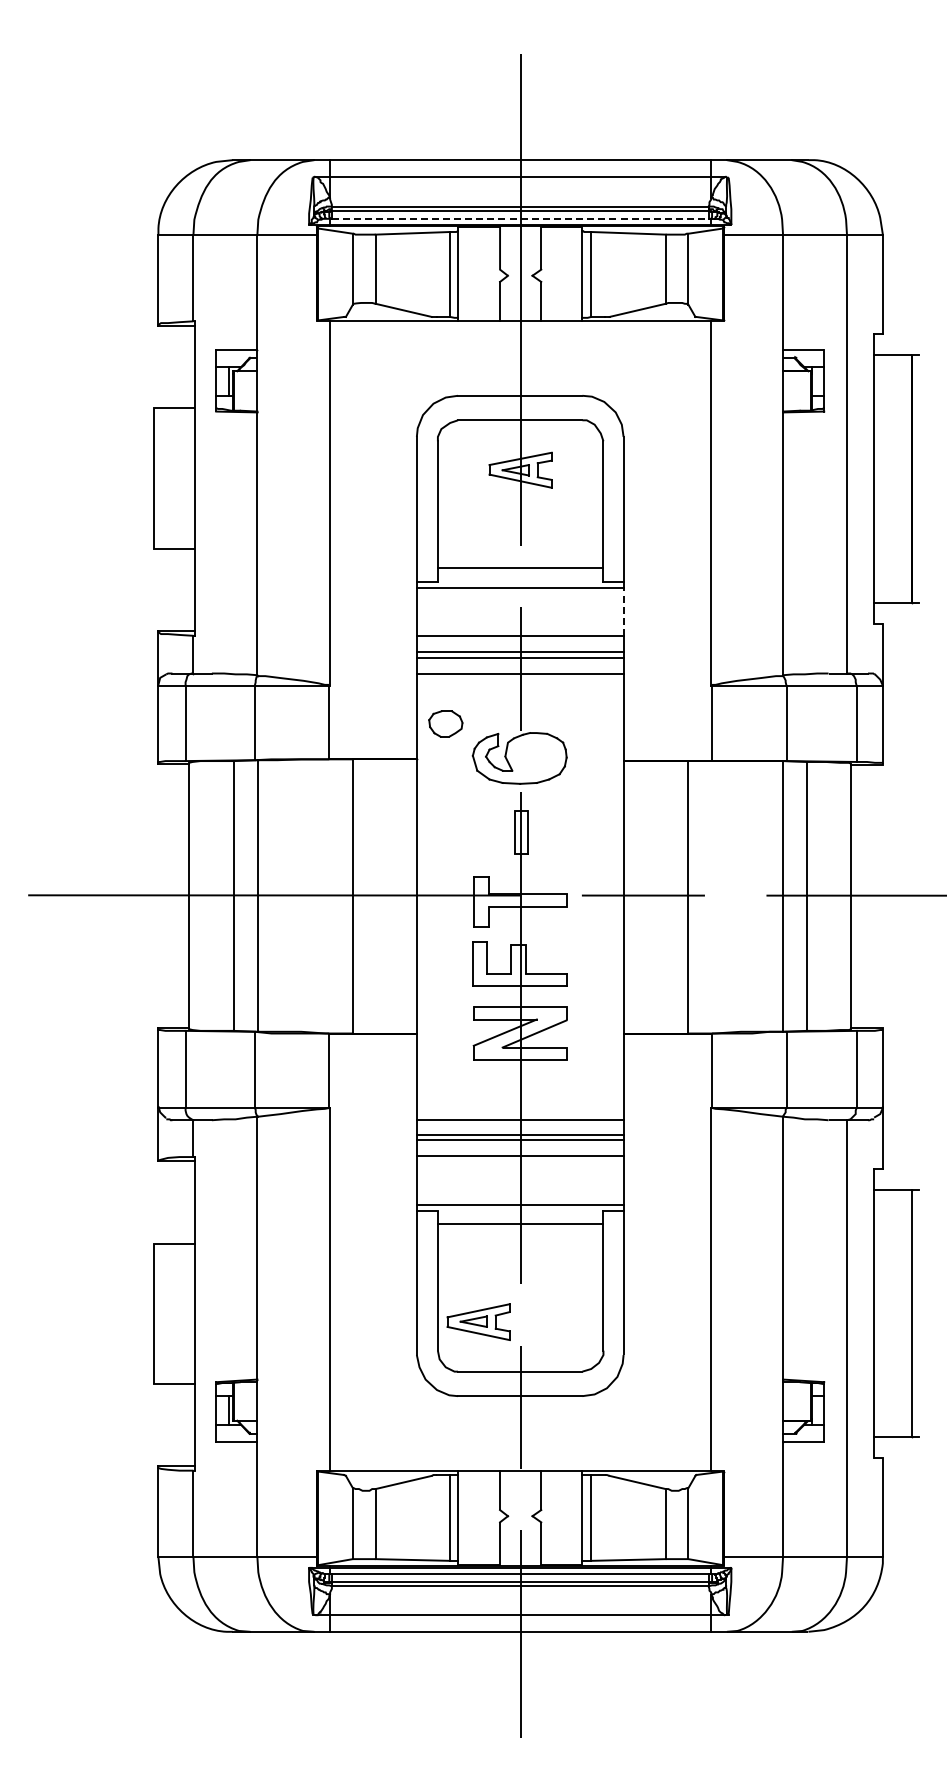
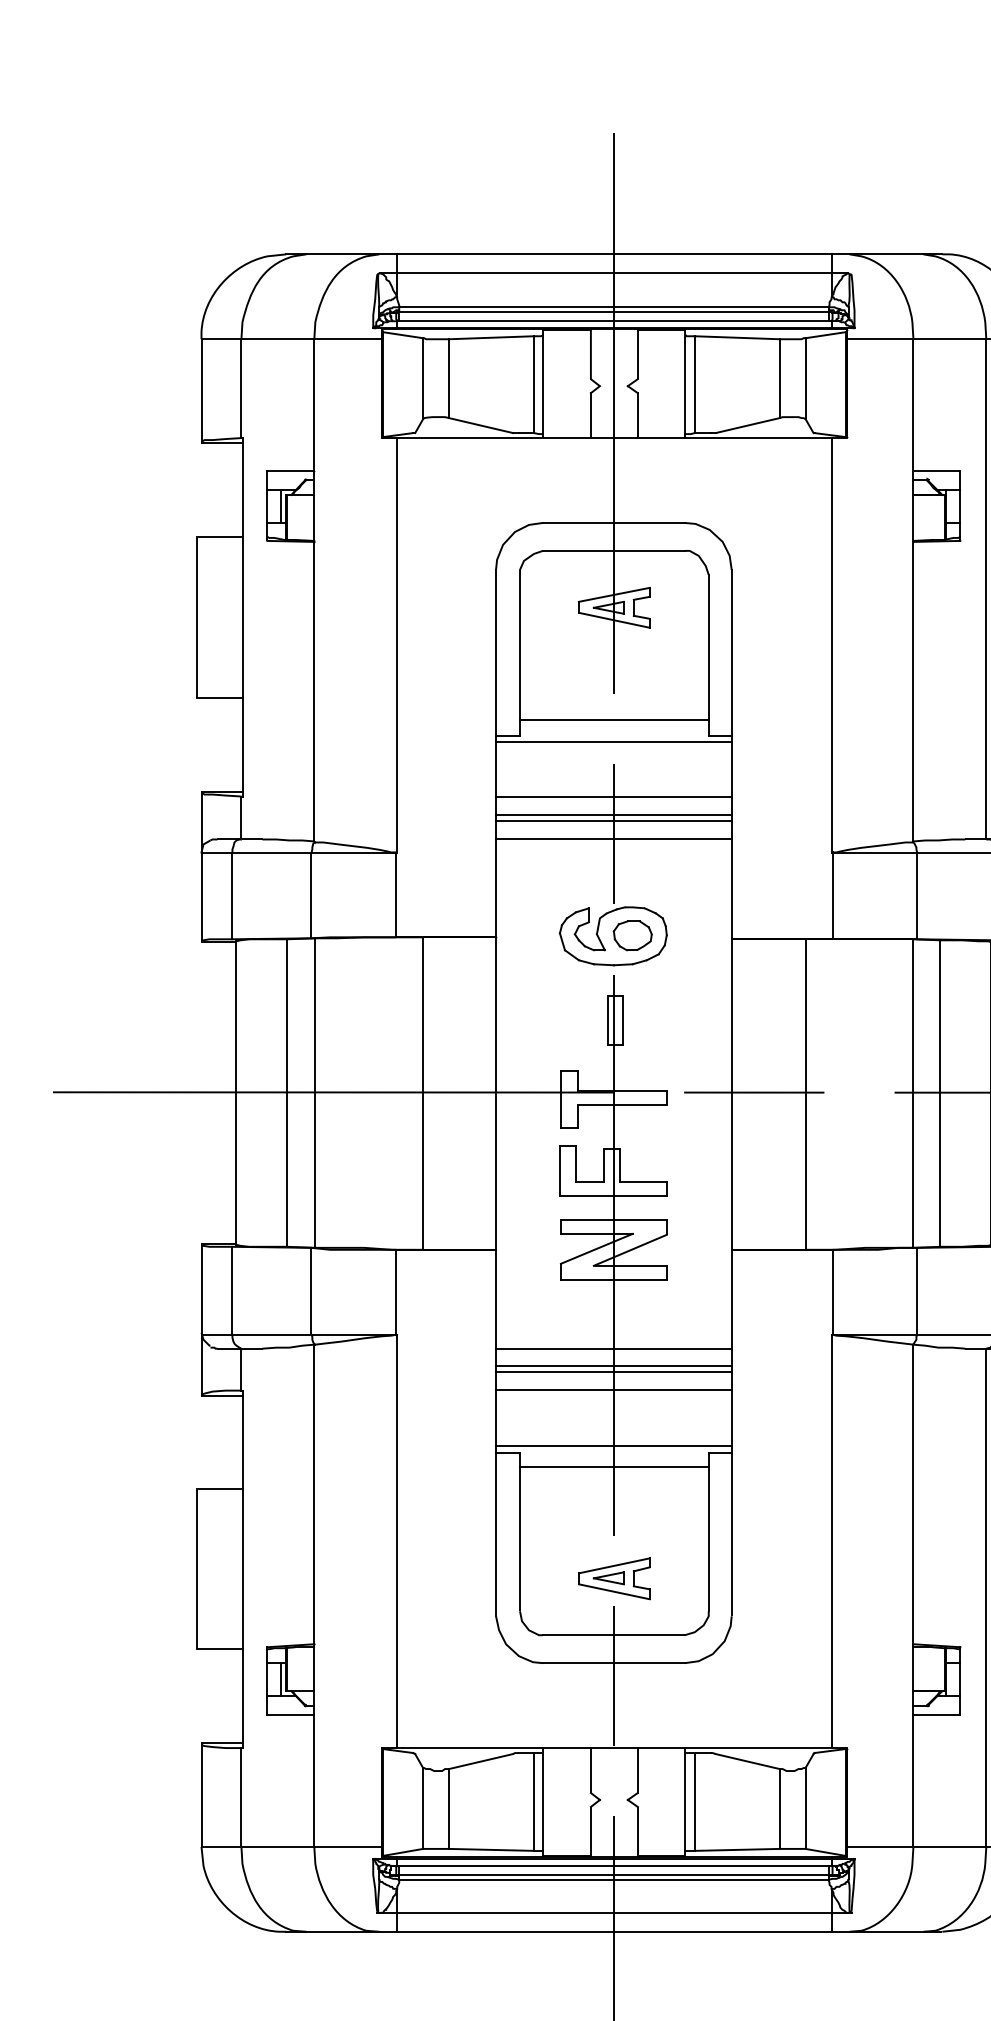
line: (520, 218) -> (614, 320), dashed -> solid
line: (623, 611) -> (731, 768), dashed -> solid
part: (445, 723) -> (632, 935), moved
part: (478, 1321) -> (614, 1578), moved

